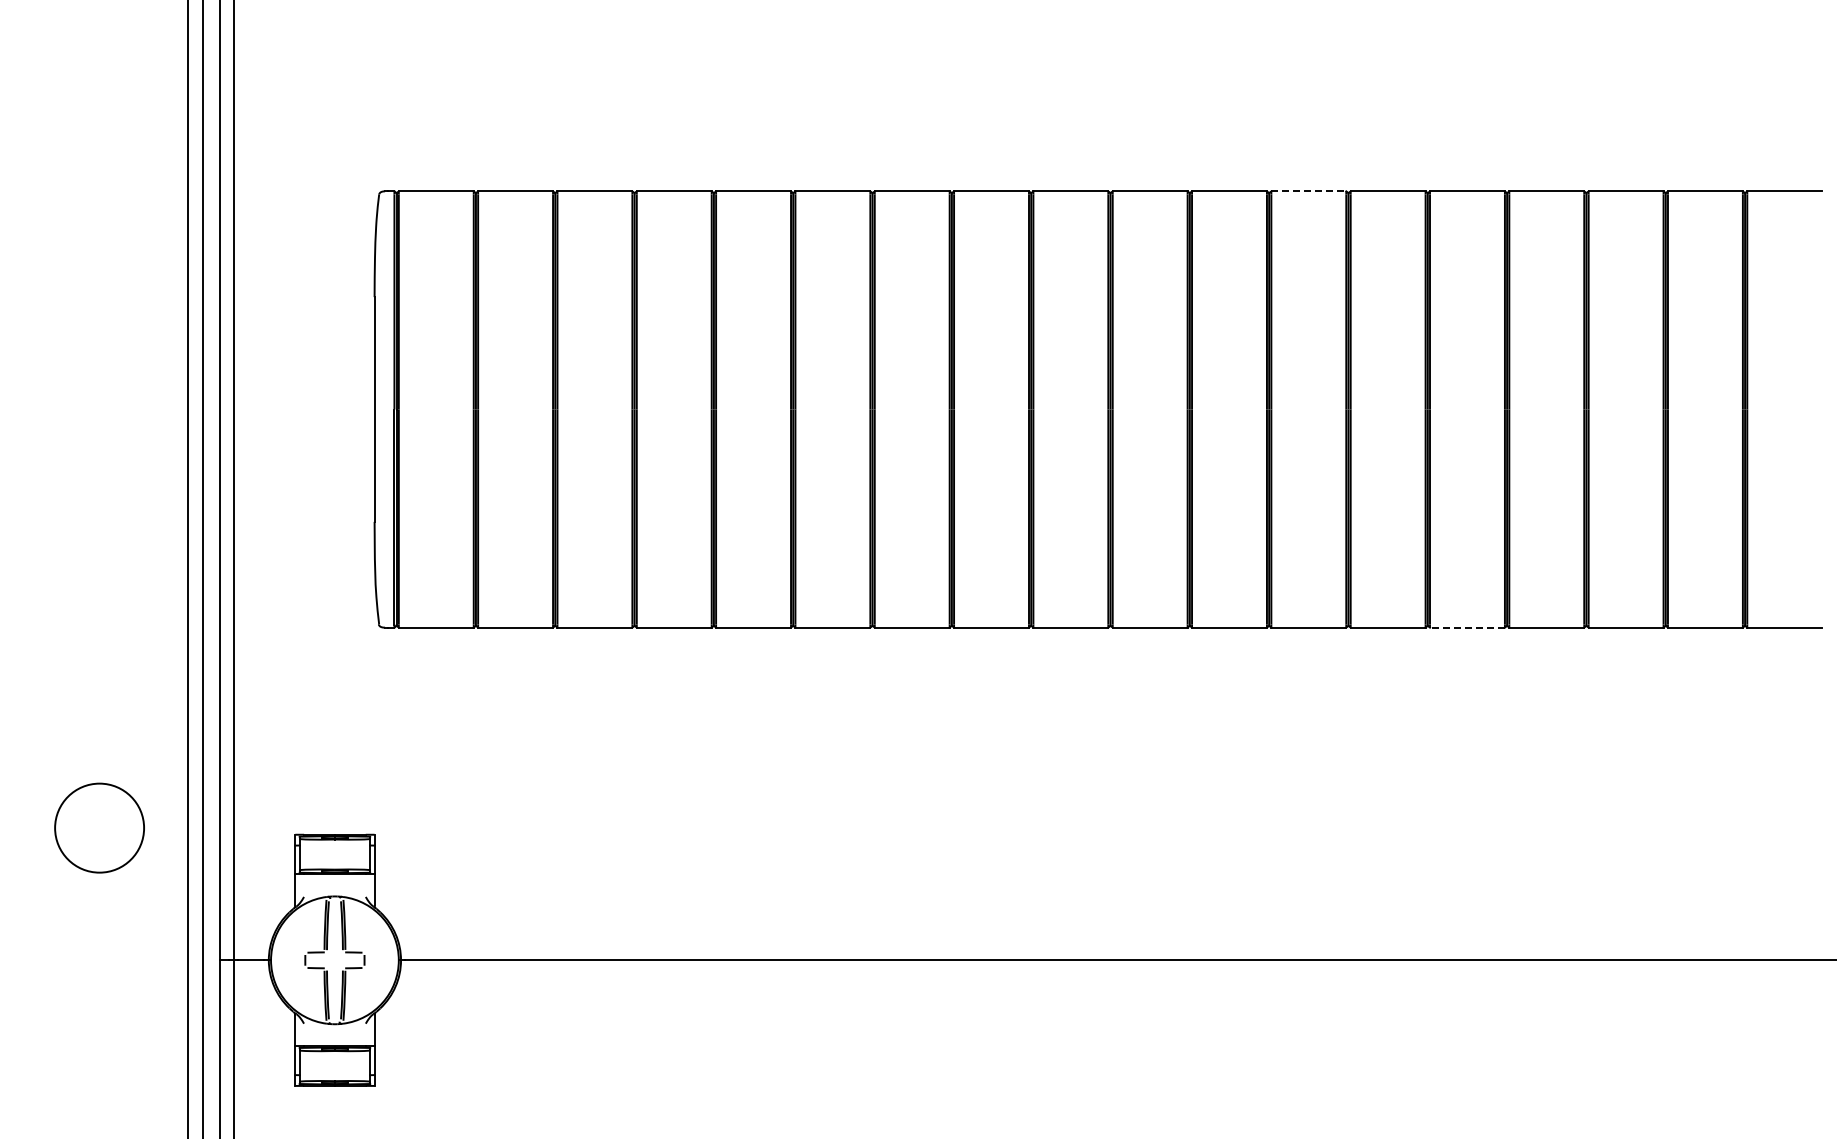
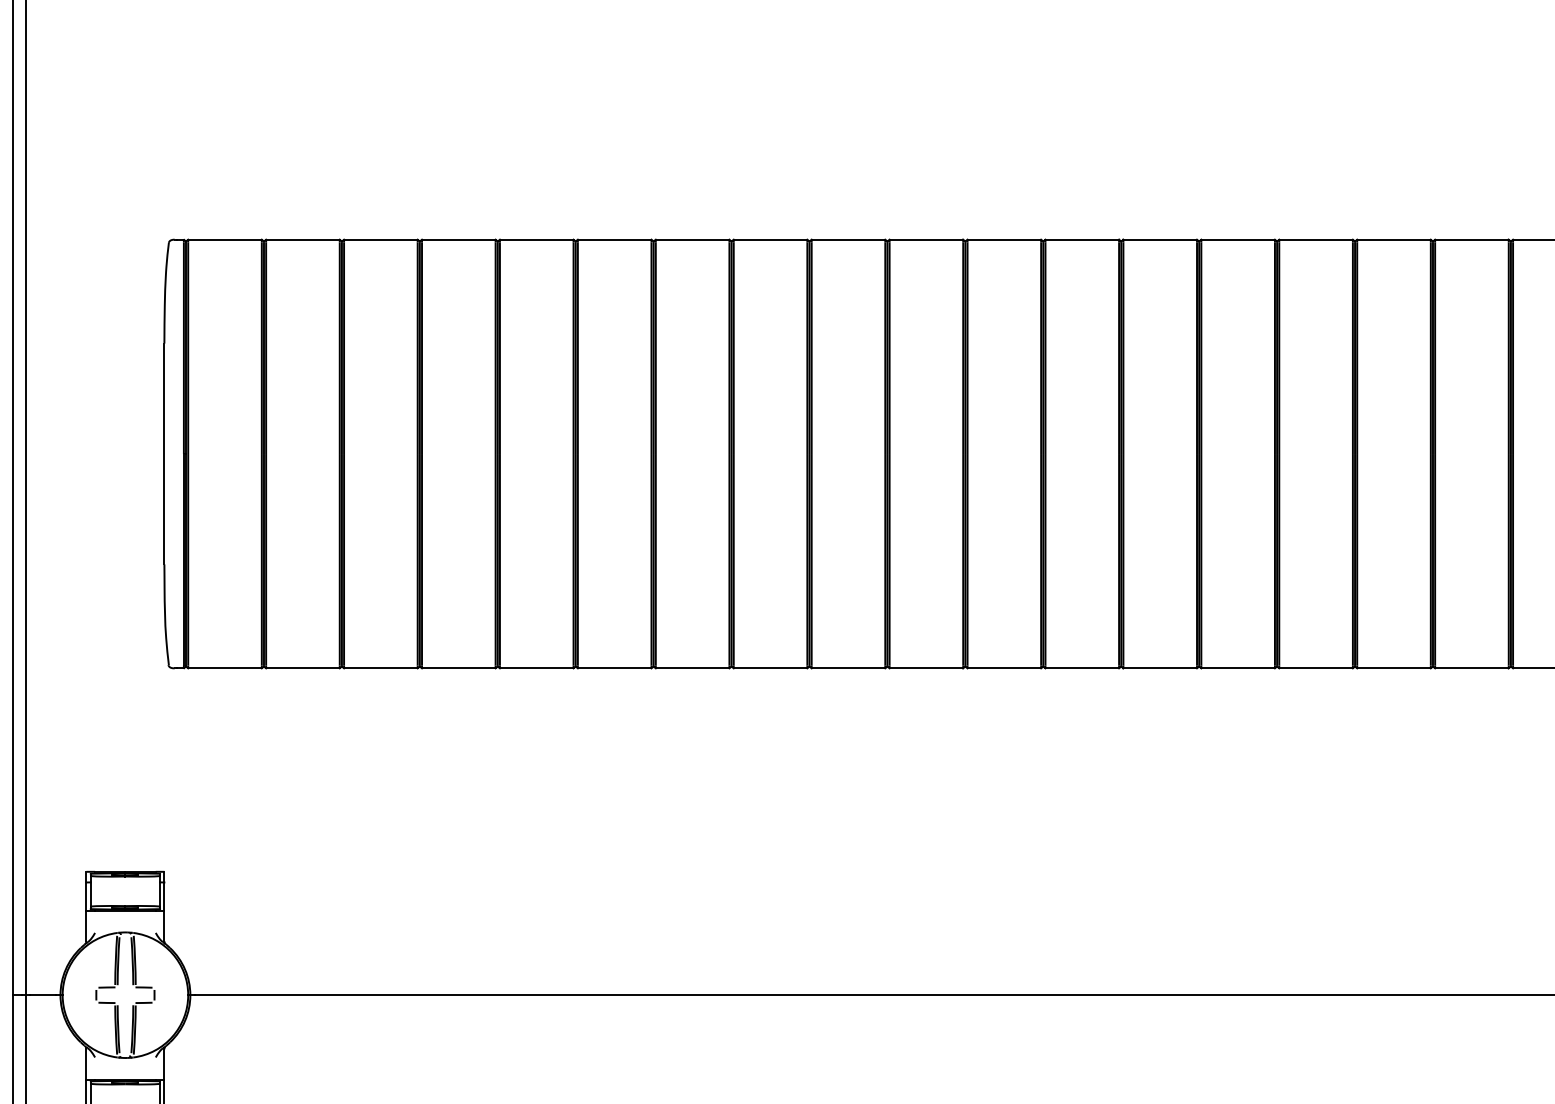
line: (1309, 191) -> (1082, 239), dashed -> solid
line: (1466, 627) -> (1237, 668), dashed -> solid

